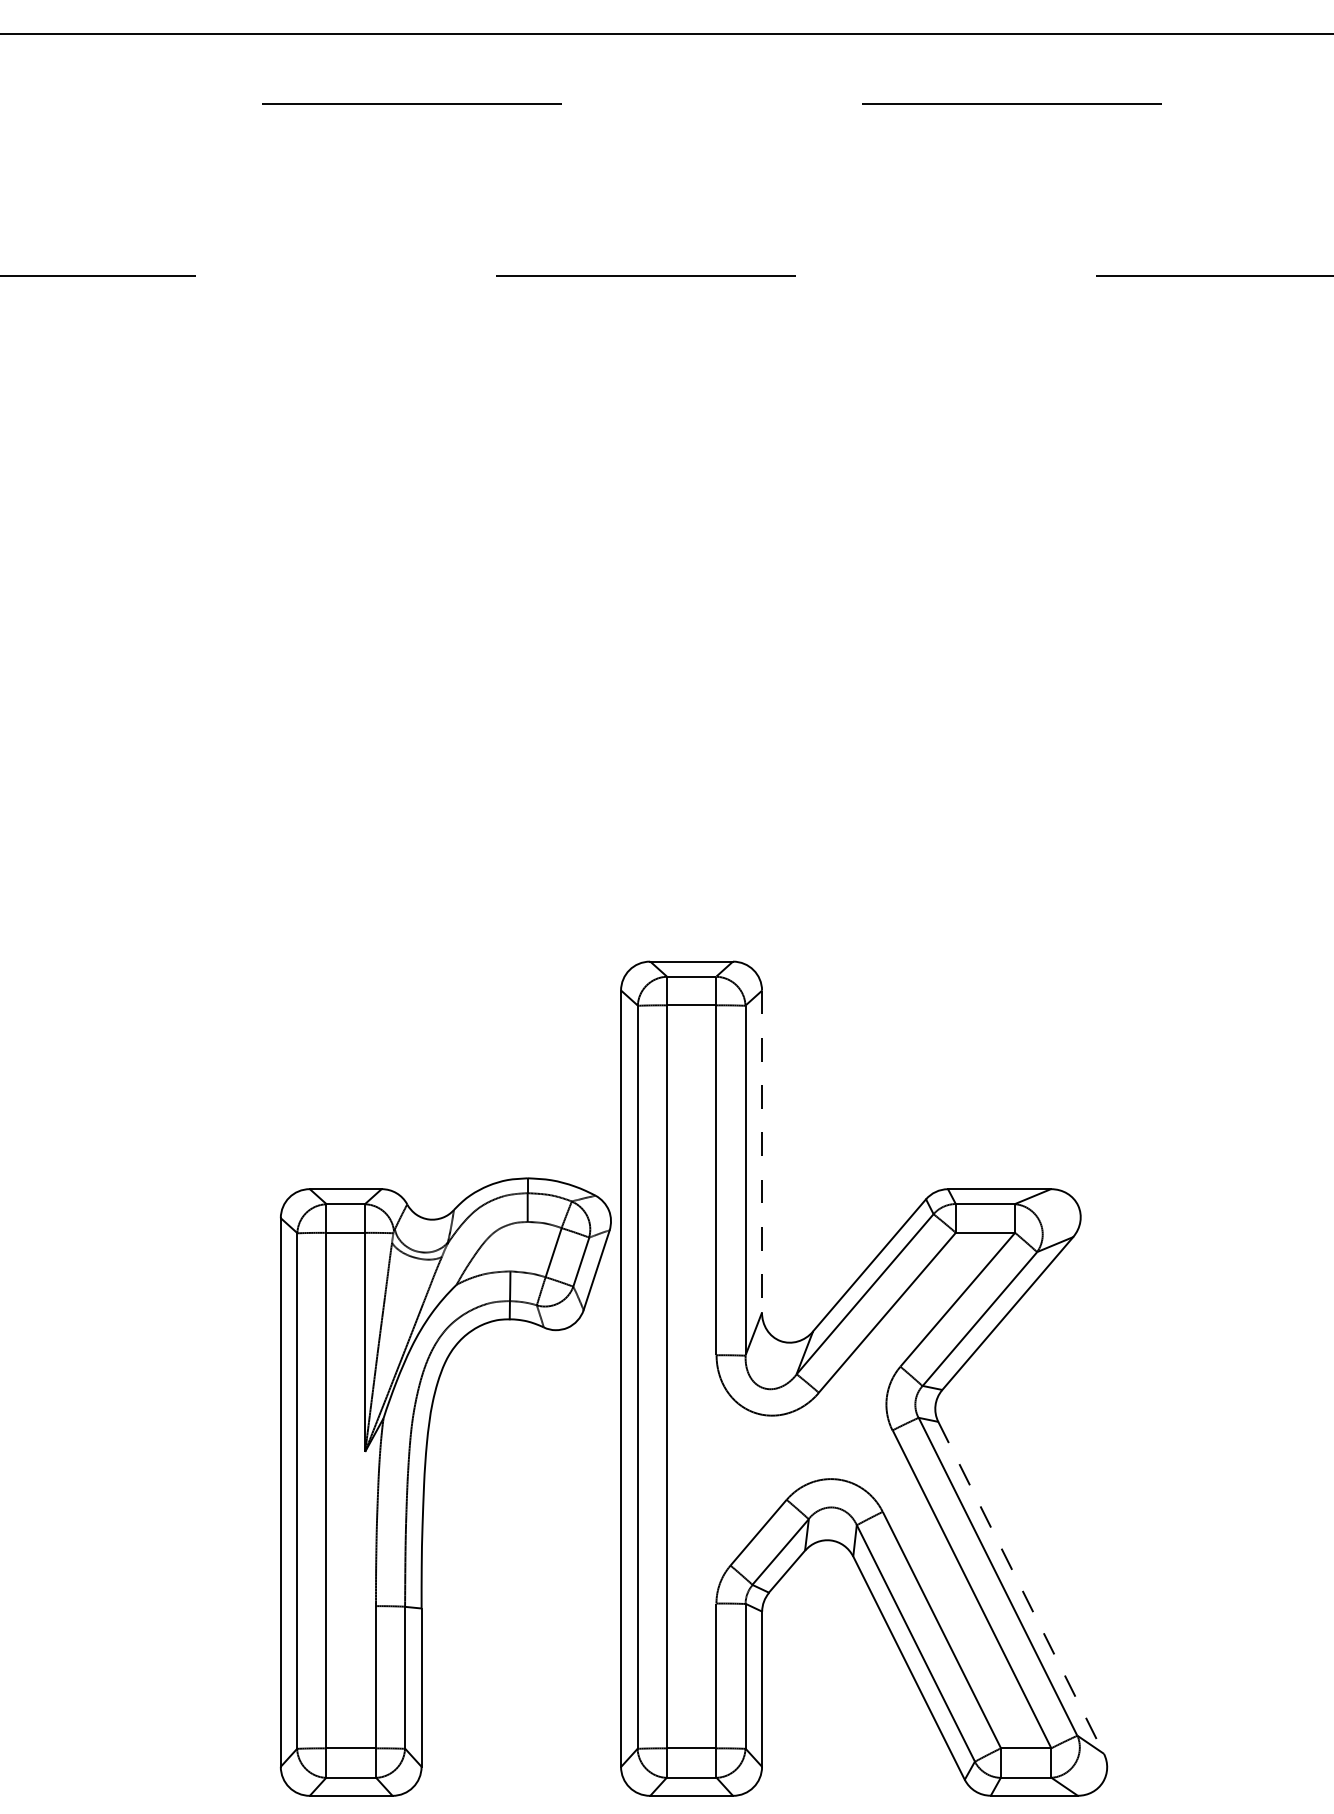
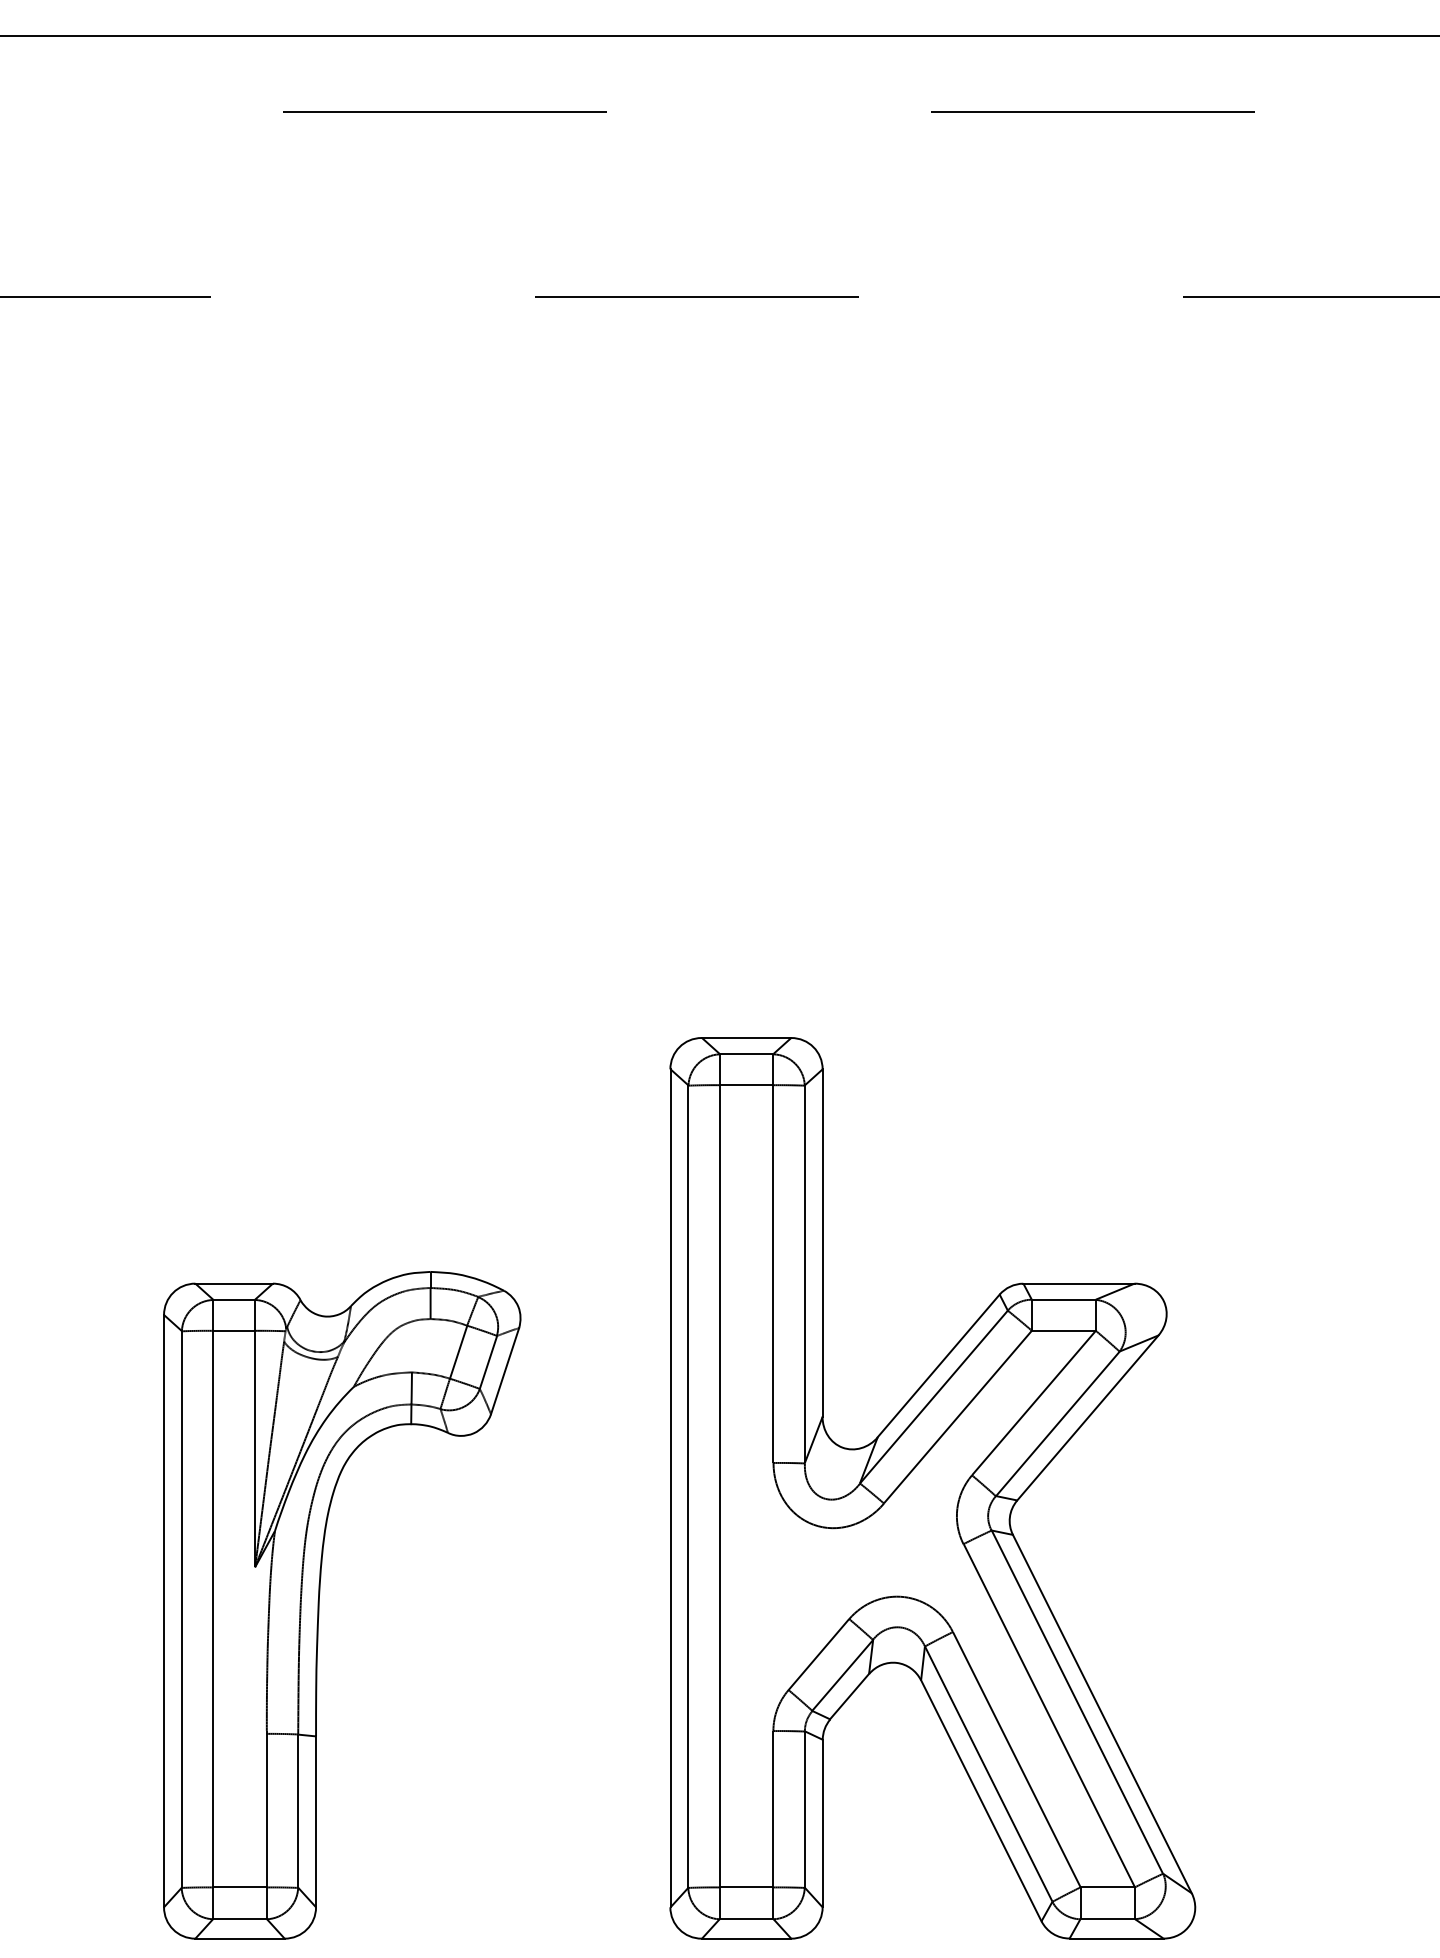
line: (761, 1151) -> (822, 1243), dashed -> solid
part: (424, 1487) -> (319, 1605), moved
line: (1021, 1588) -> (1102, 1714), dashed -> solid

